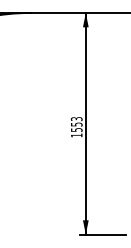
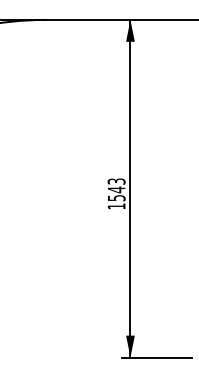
text: (76, 124) -> (116, 189), 1553 -> 1543

